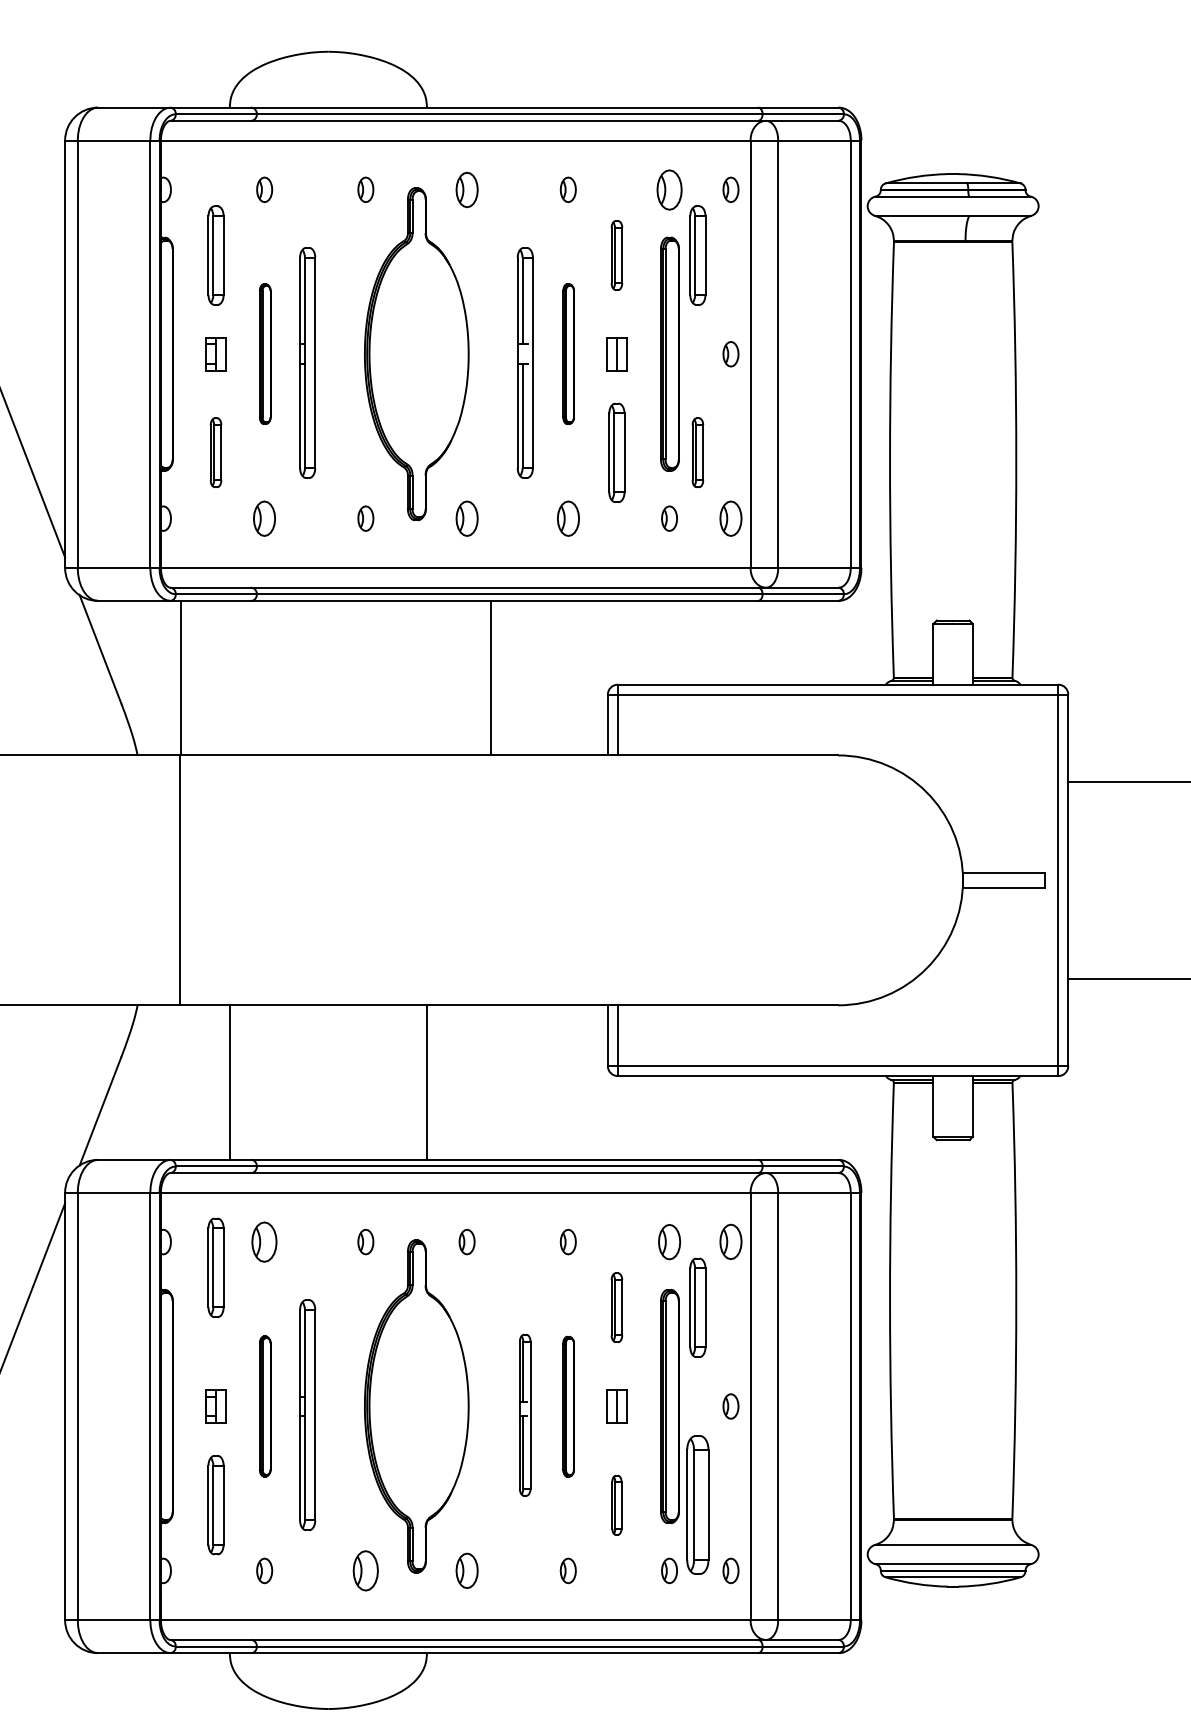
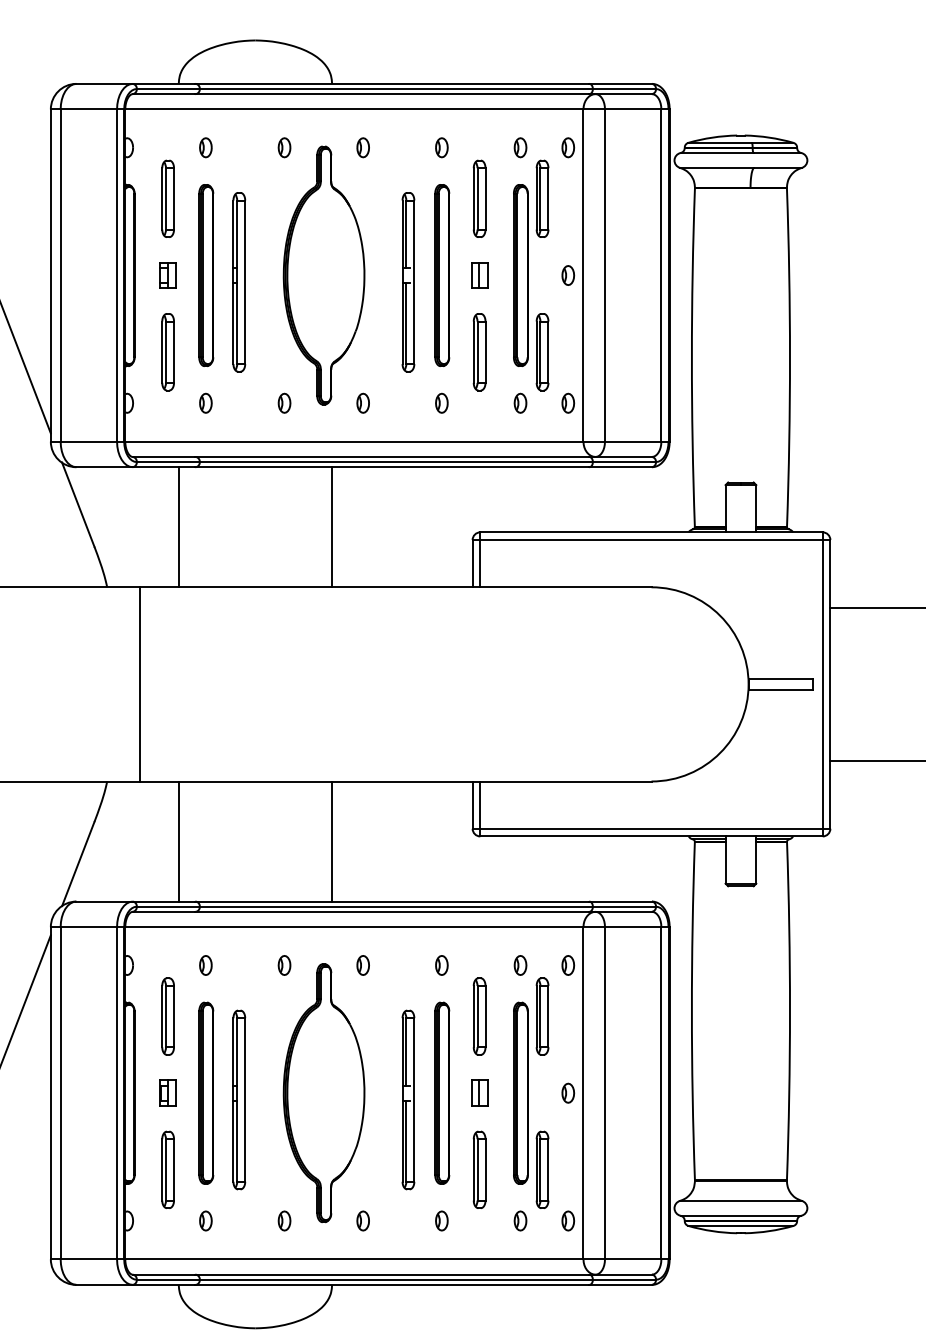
part: (466, 189) -> (362, 147), size x0.71
part: (669, 189) -> (520, 147), size x0.62
part: (616, 255) -> (479, 198), size x1.43
part: (265, 353) -> (206, 274), size x1.67
part: (568, 353) -> (442, 274), size x1.67
part: (215, 452) -> (167, 351), size x1.43
part: (697, 452) -> (542, 351), size x1.43
part: (264, 518) -> (205, 403), size x0.71
part: (466, 518) -> (362, 403), size x0.71
part: (567, 518) -> (441, 403), size x0.71
part: (730, 518) -> (567, 403), size x0.71
line: (180, 677) -> (178, 526), moved
line: (491, 677) -> (332, 526), moved
part: (264, 1241) -> (205, 965), size x0.62
part: (669, 1241) -> (520, 965), size x0.71
part: (730, 1242) -> (567, 965), size x0.71
part: (215, 1267) -> (167, 1016), moved
part: (616, 1307) -> (479, 1016), size x1.43
part: (265, 1406) -> (206, 1093), size x1.67
part: (568, 1406) -> (442, 1093), size x1.67
part: (524, 1415) -> (407, 1100), size x1.43
part: (616, 1505) -> (479, 1170), size x1.67
part: (697, 1505) -> (542, 1170), size x0.71
part: (365, 1570) -> (284, 1220), size x0.62
part: (466, 1570) -> (362, 1220), size x0.71

